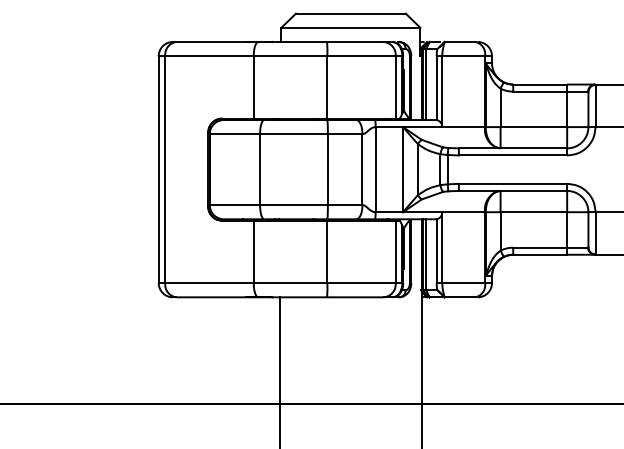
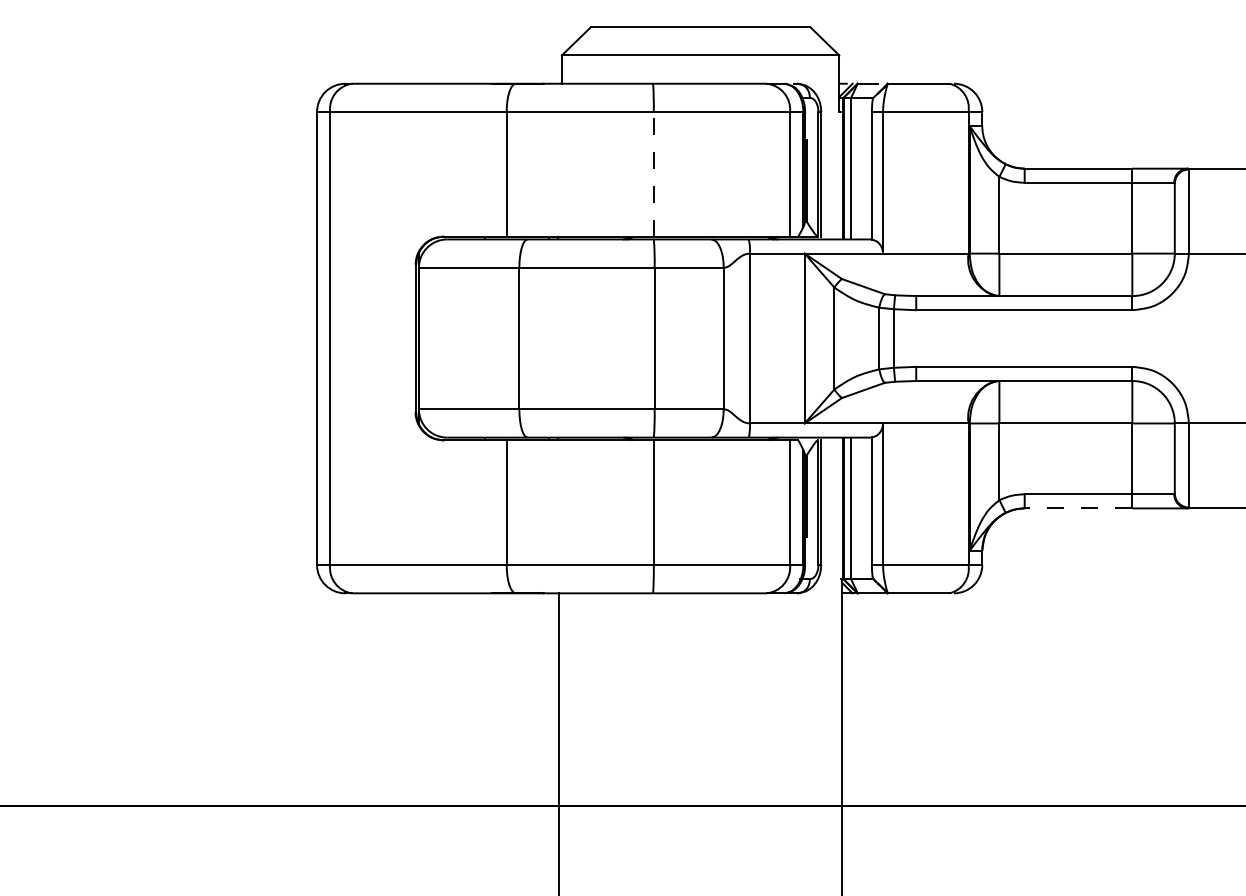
line: (327, 86) -> (653, 172), solid -> dashed
line: (540, 254) -> (1079, 507), solid -> dashed

